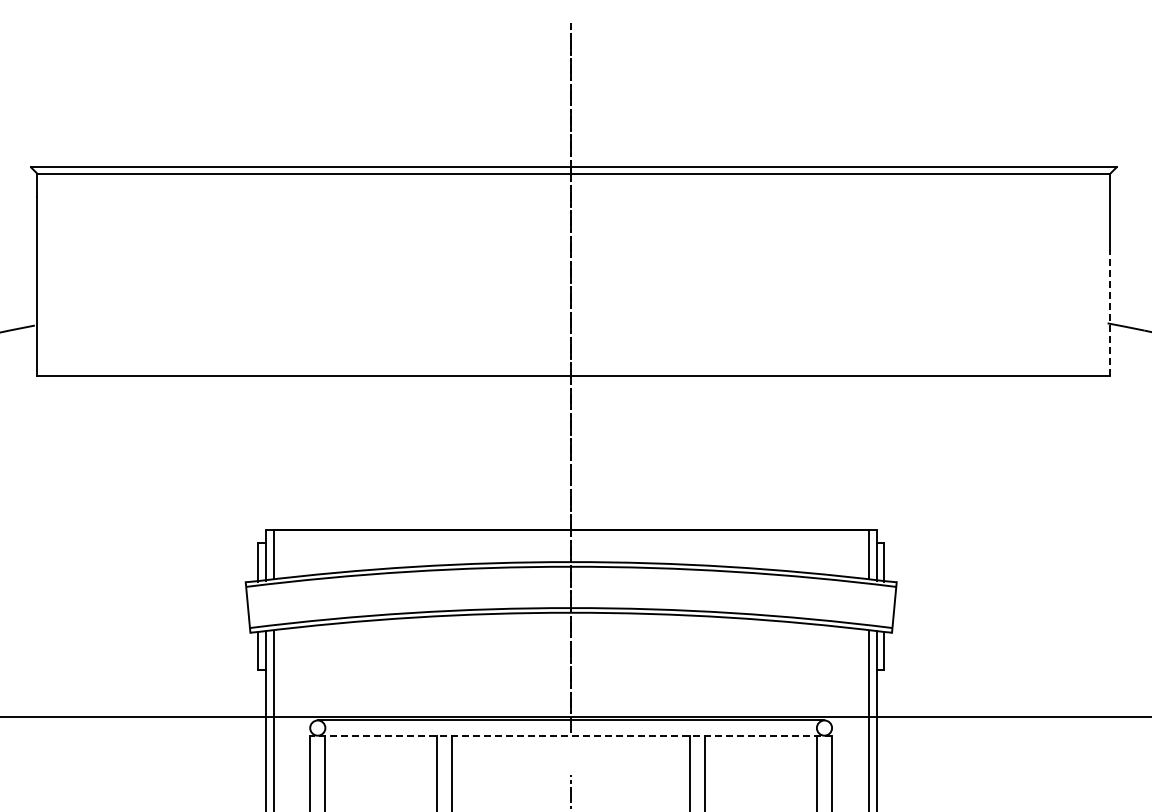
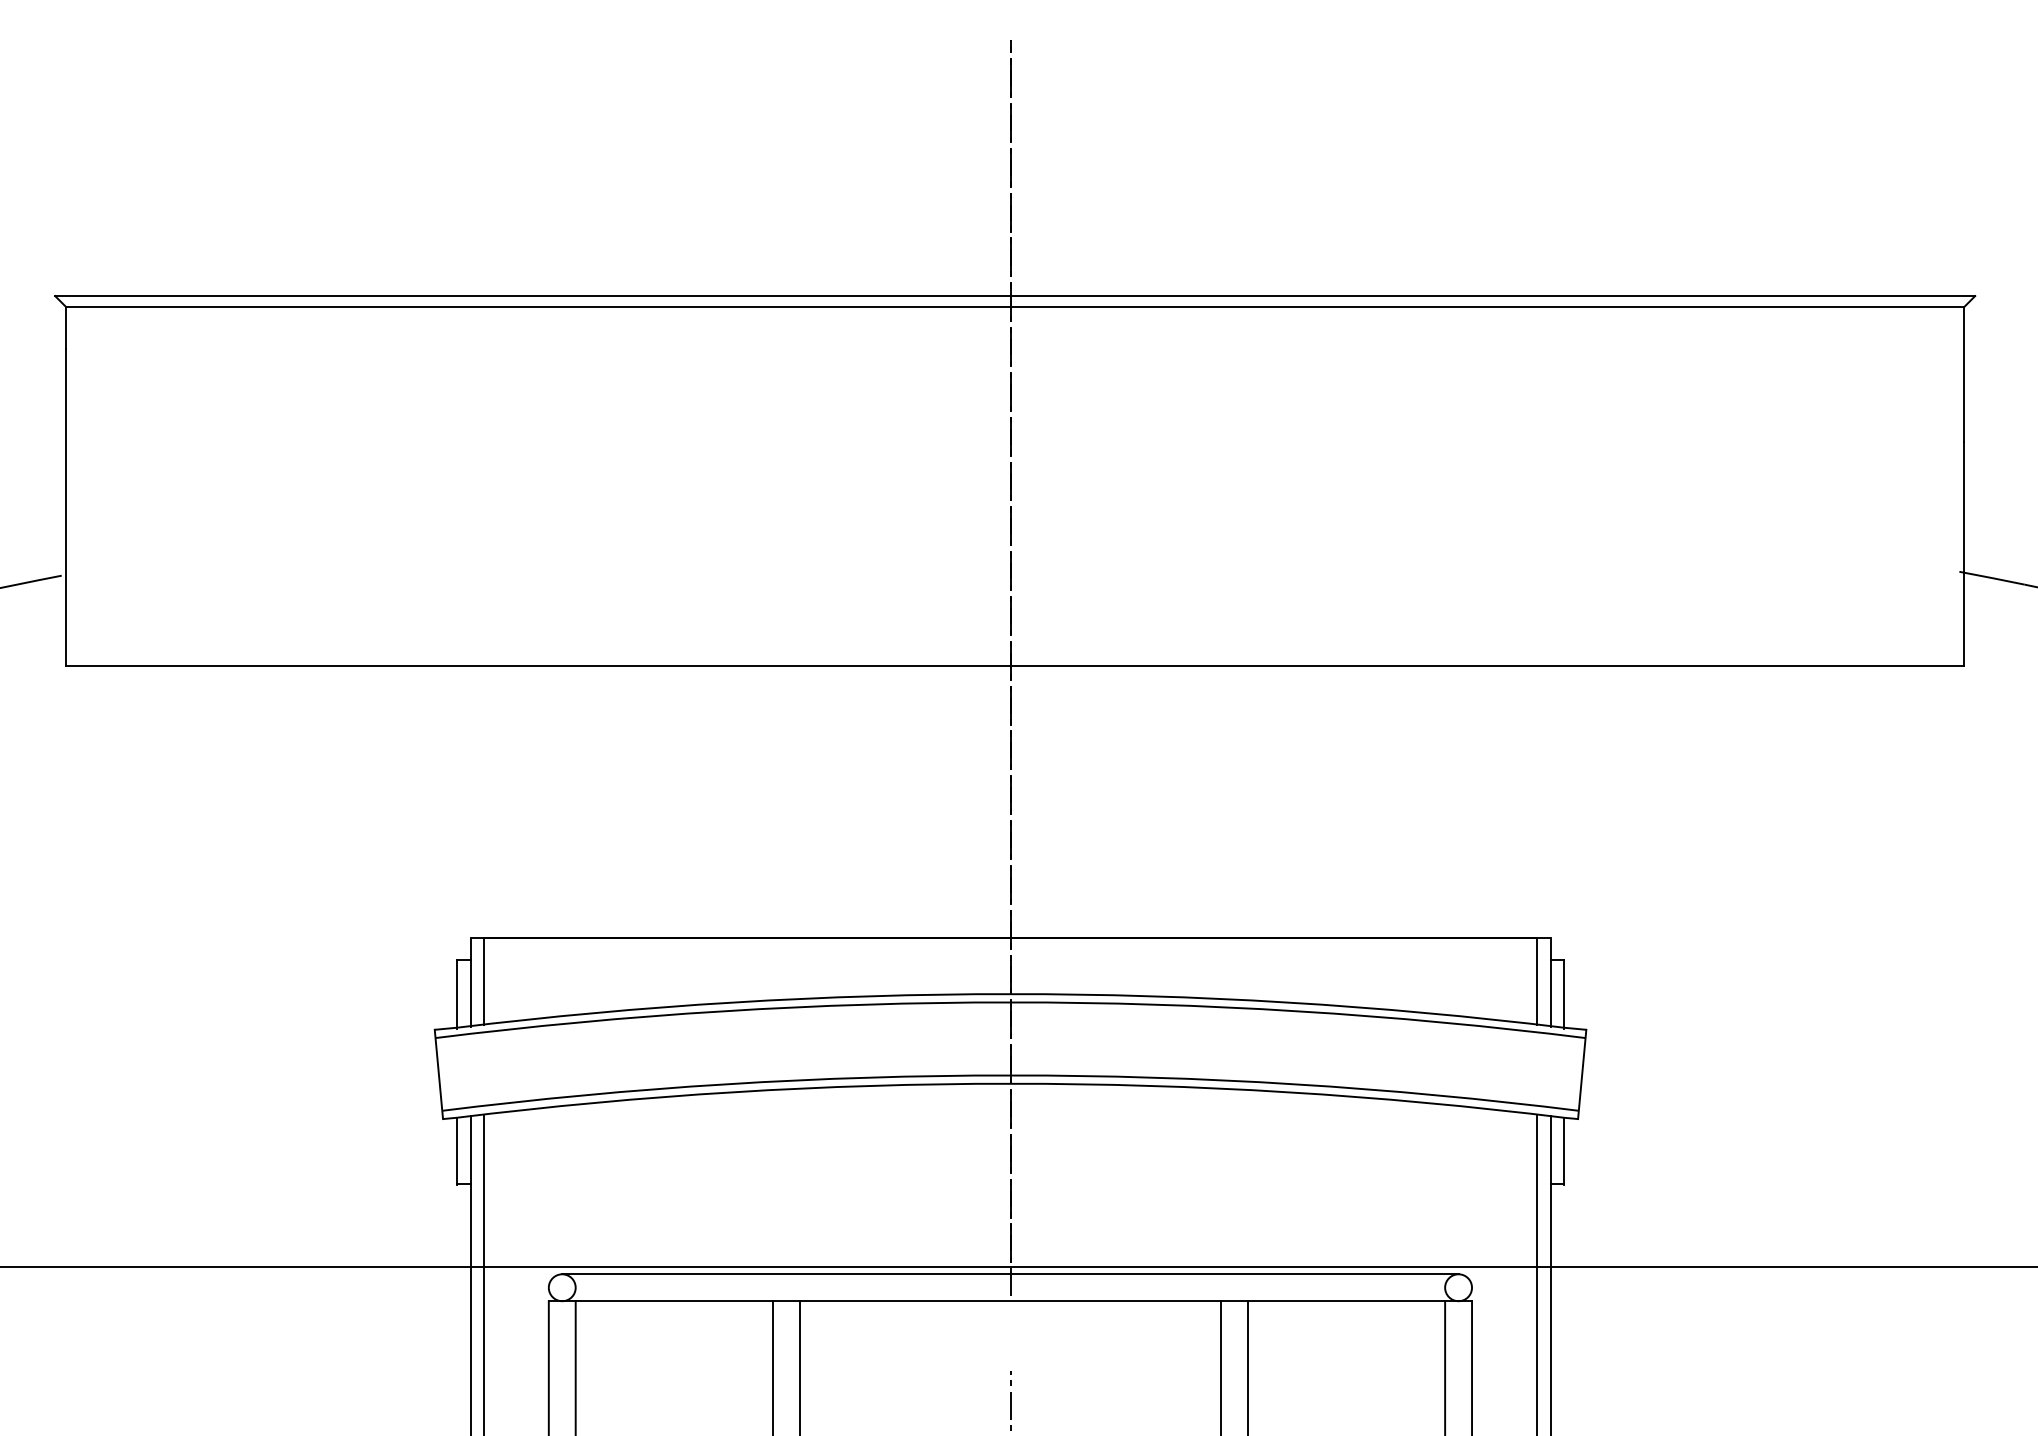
line: (1110, 312) -> (1964, 552), dashed -> solid
line: (571, 735) -> (1011, 1300), dashed -> solid

